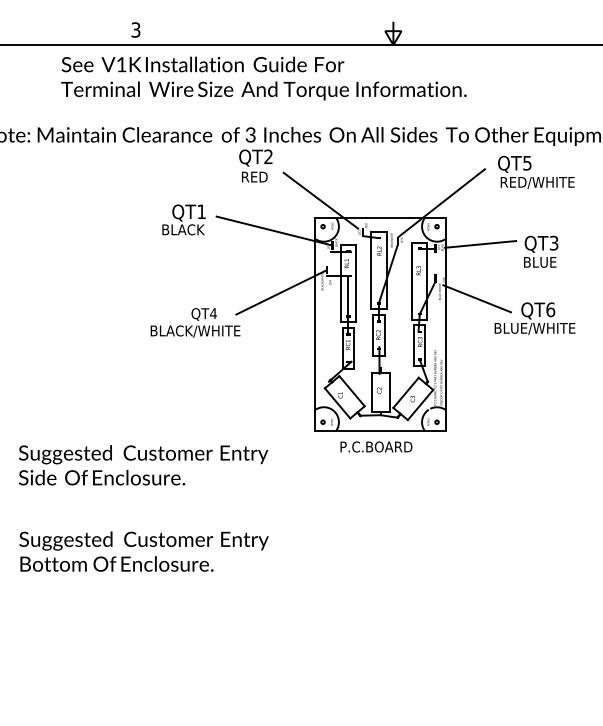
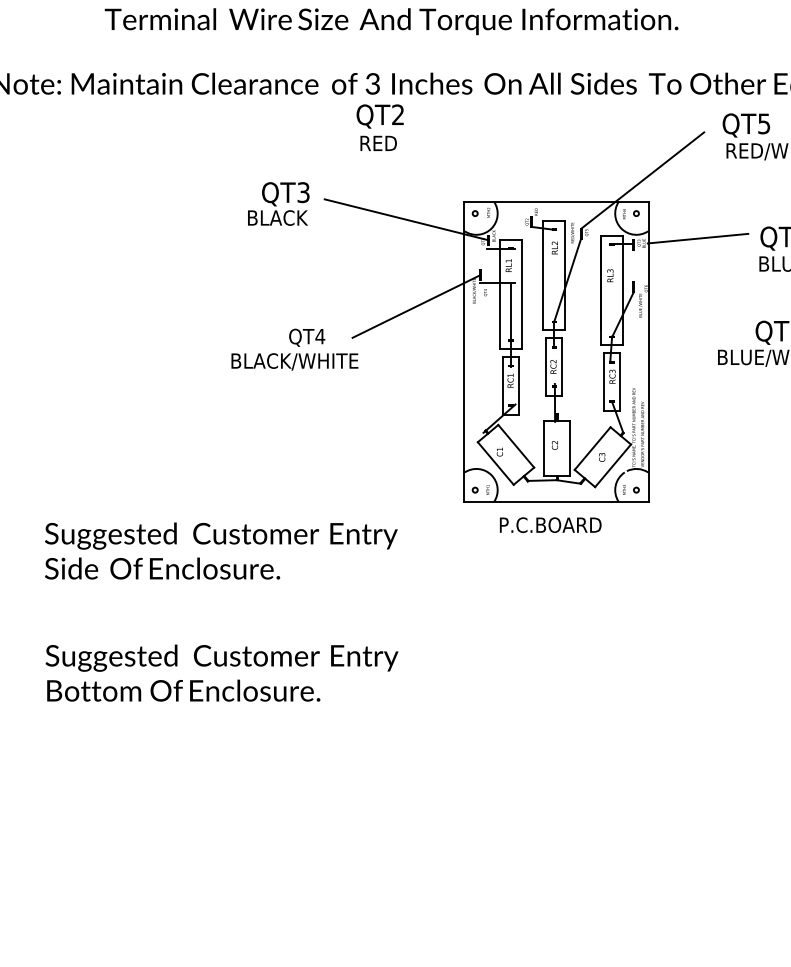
line: (320, 200) -> (471, 176), removed
text: (201, 211) -> (303, 192), QT1 -> QT3
line: (476, 298) -> (692, 315), removed

